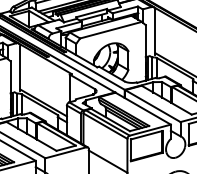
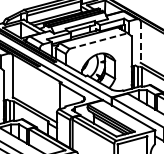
line: (111, 30) -> (99, 41), solid -> dashed
line: (155, 32) -> (140, 43), solid -> dashed

